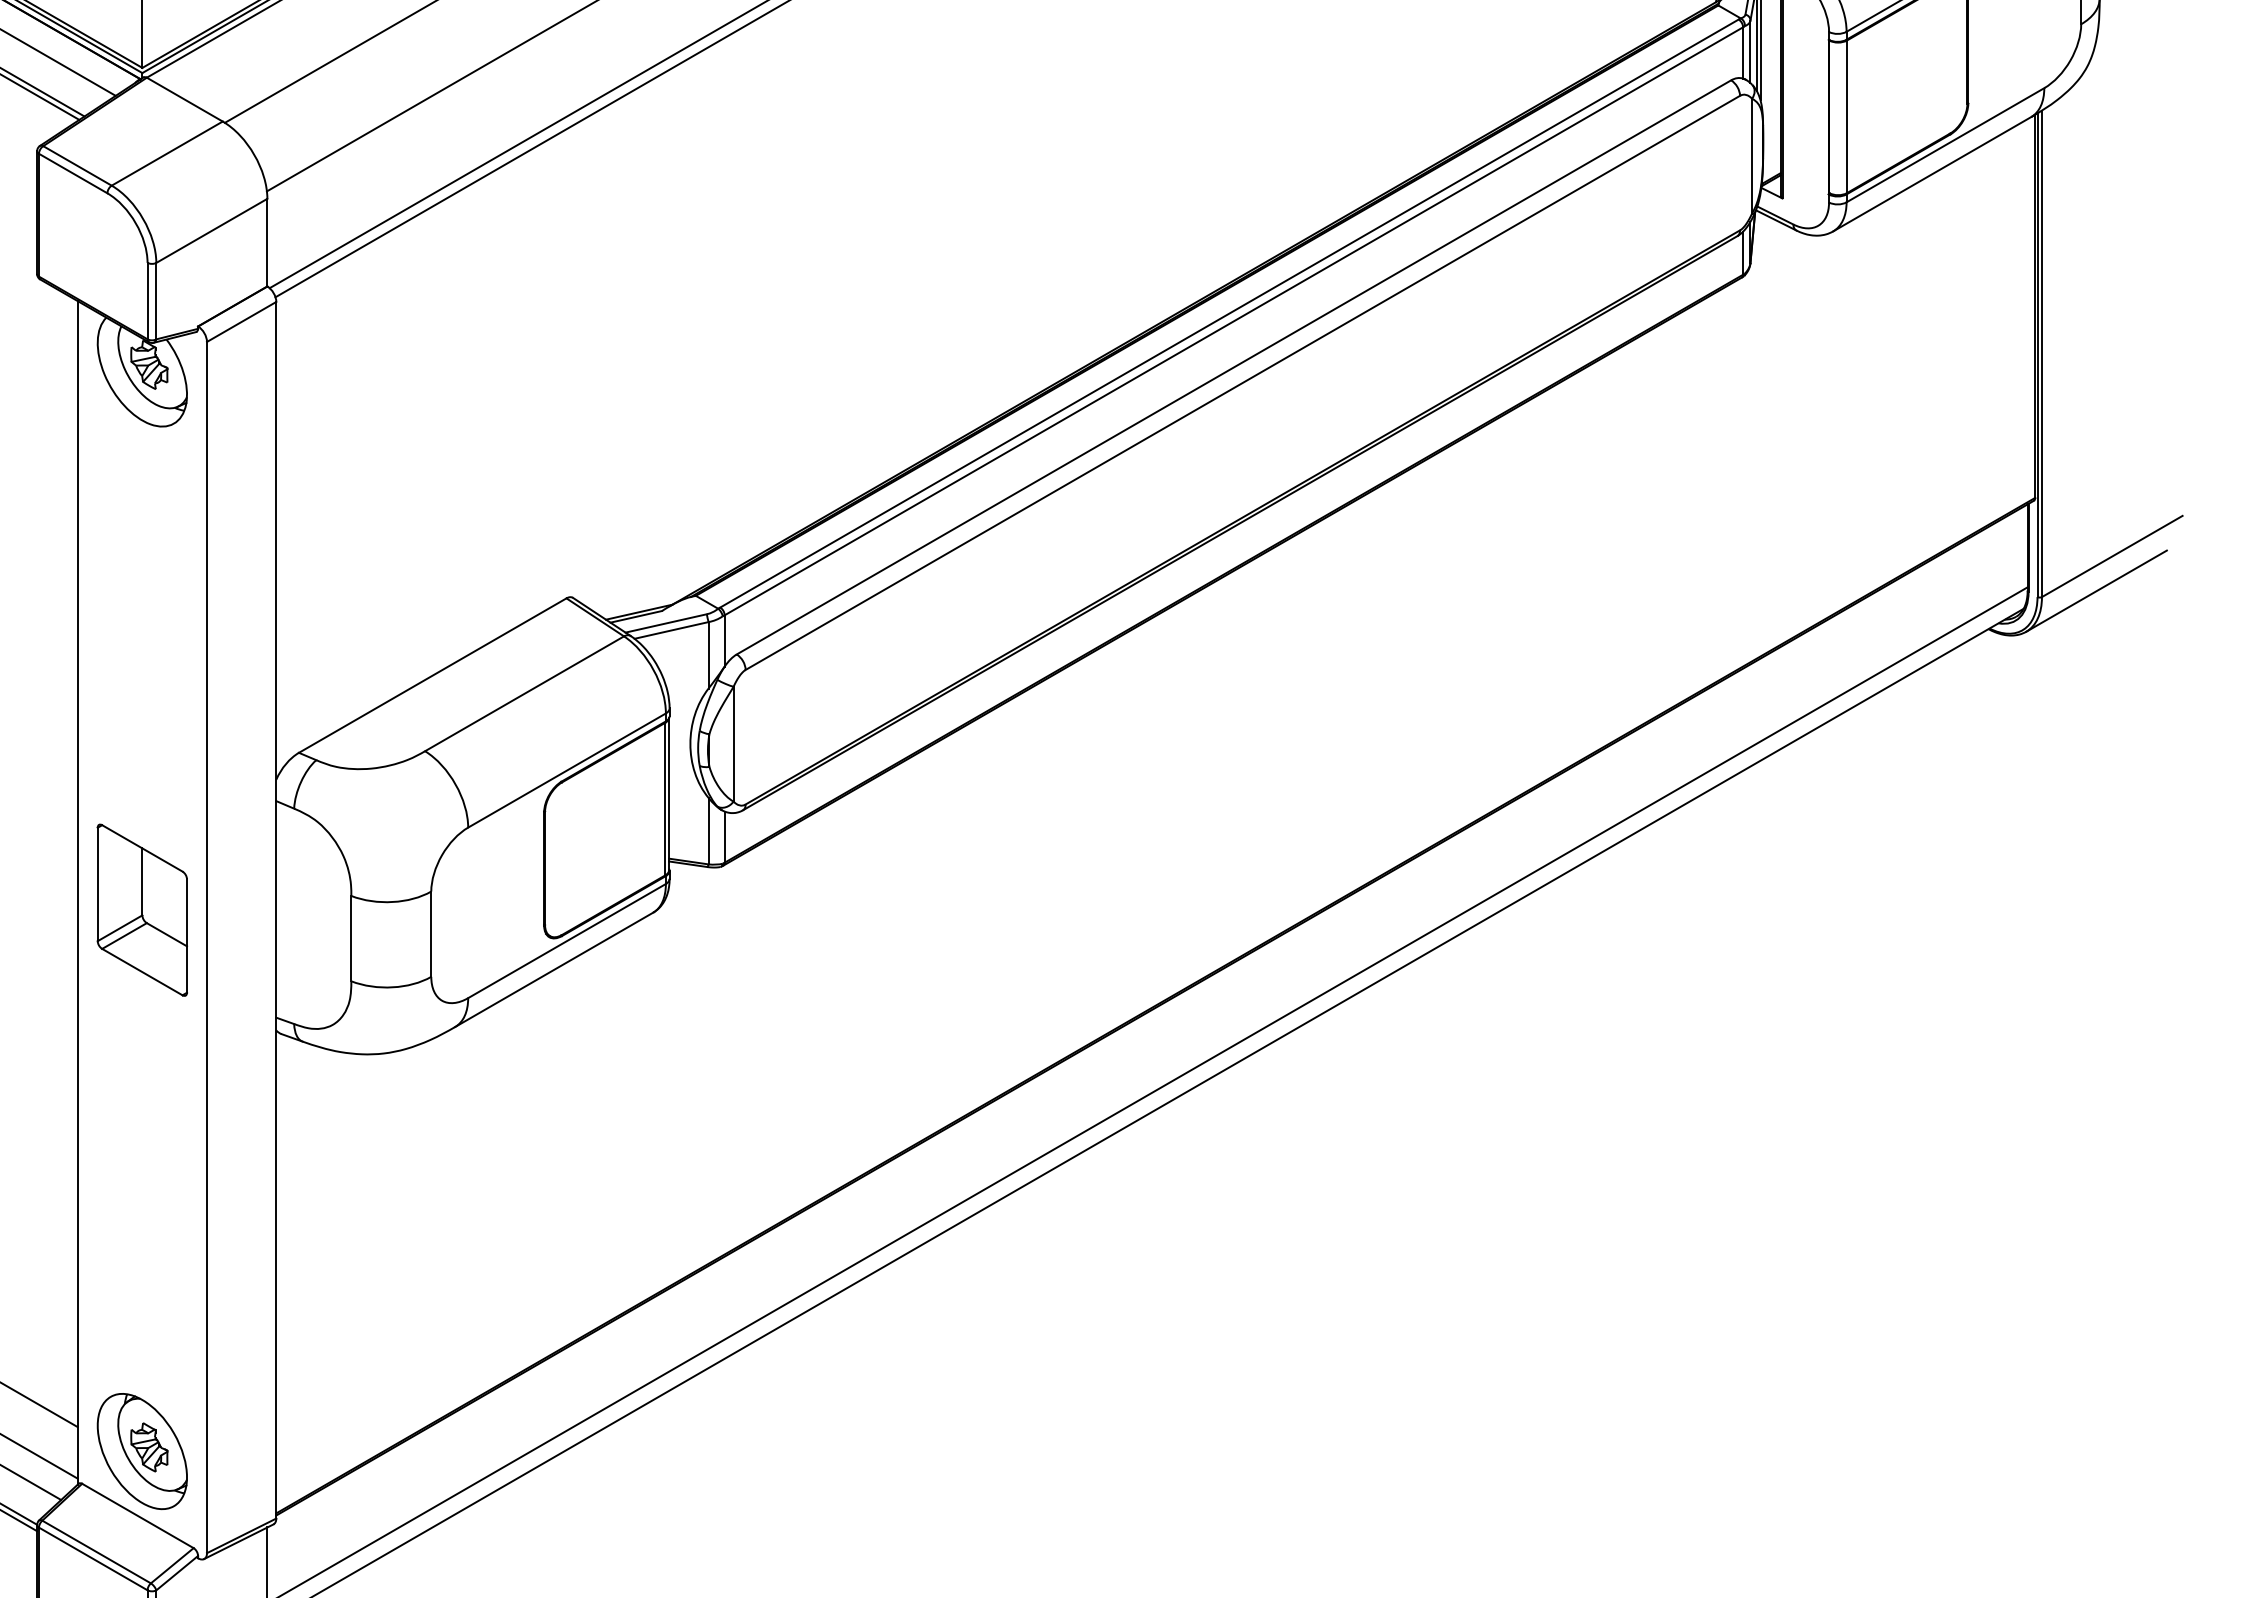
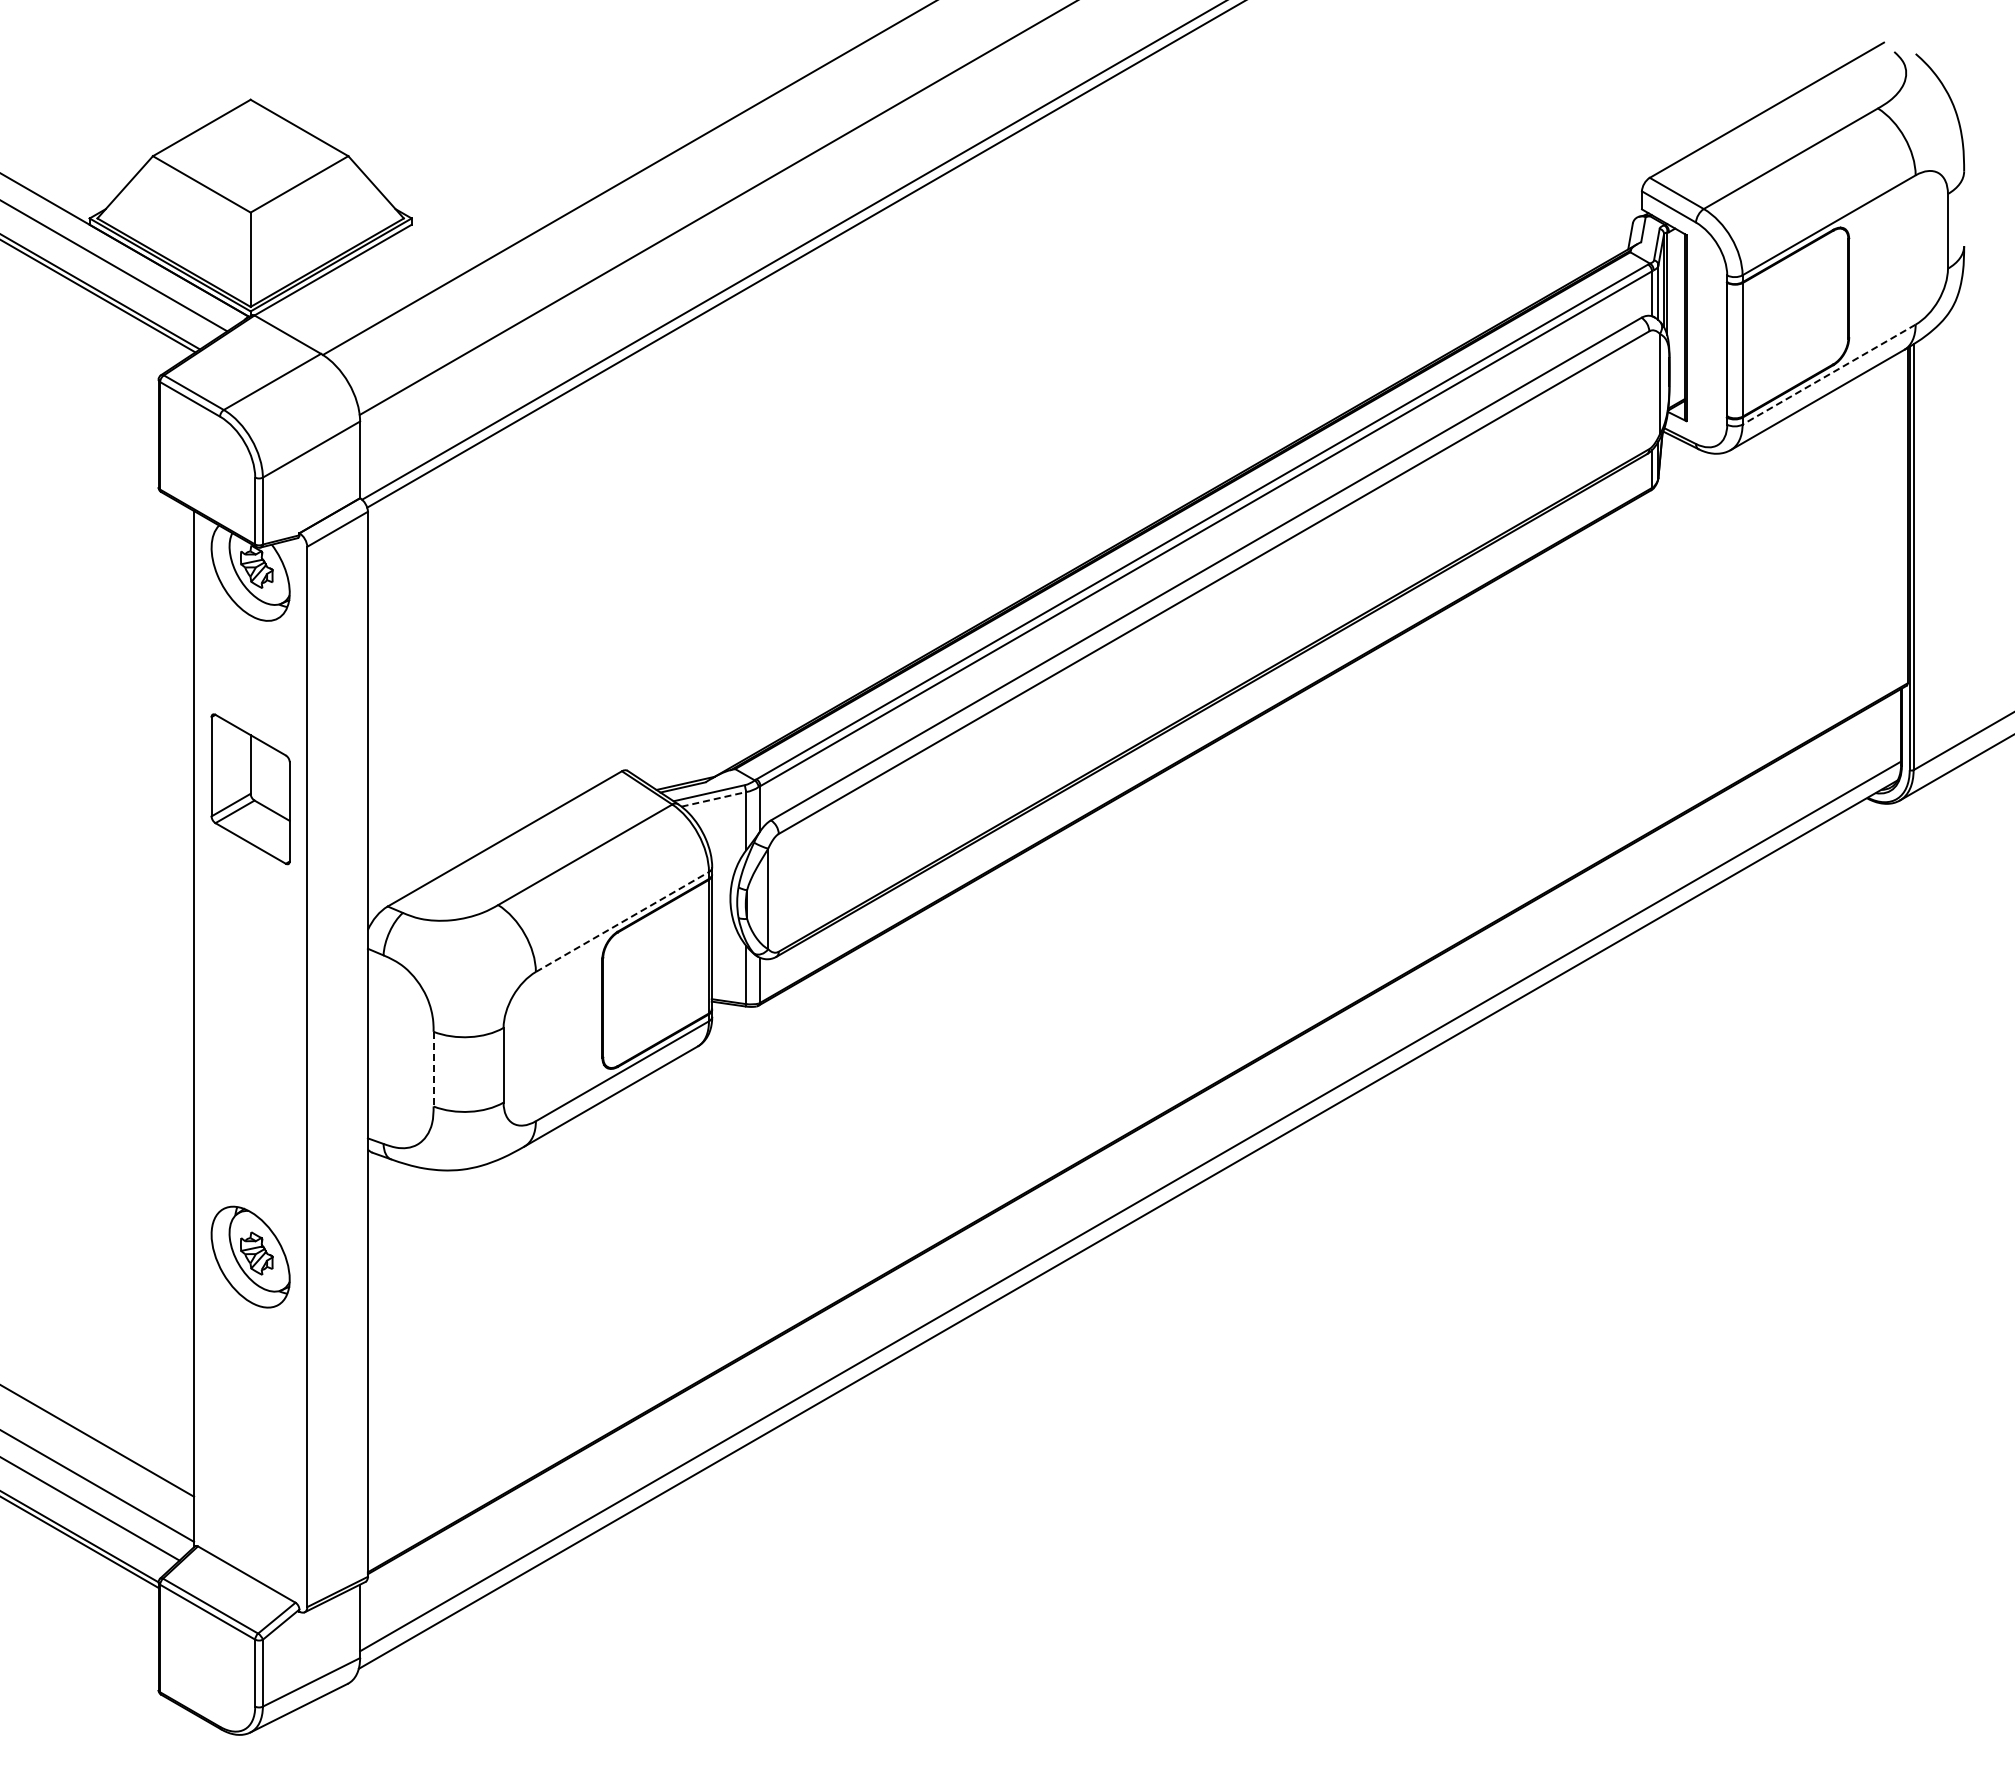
line: (1945, 145) -> (1829, 374), solid -> dashed
line: (672, 630) -> (714, 799), solid -> dashed
line: (567, 771) -> (622, 922), solid -> dashed
part: (142, 910) -> (250, 789), moved
line: (351, 939) -> (433, 1069), solid -> dashed
part: (142, 1450) -> (250, 1256), moved

